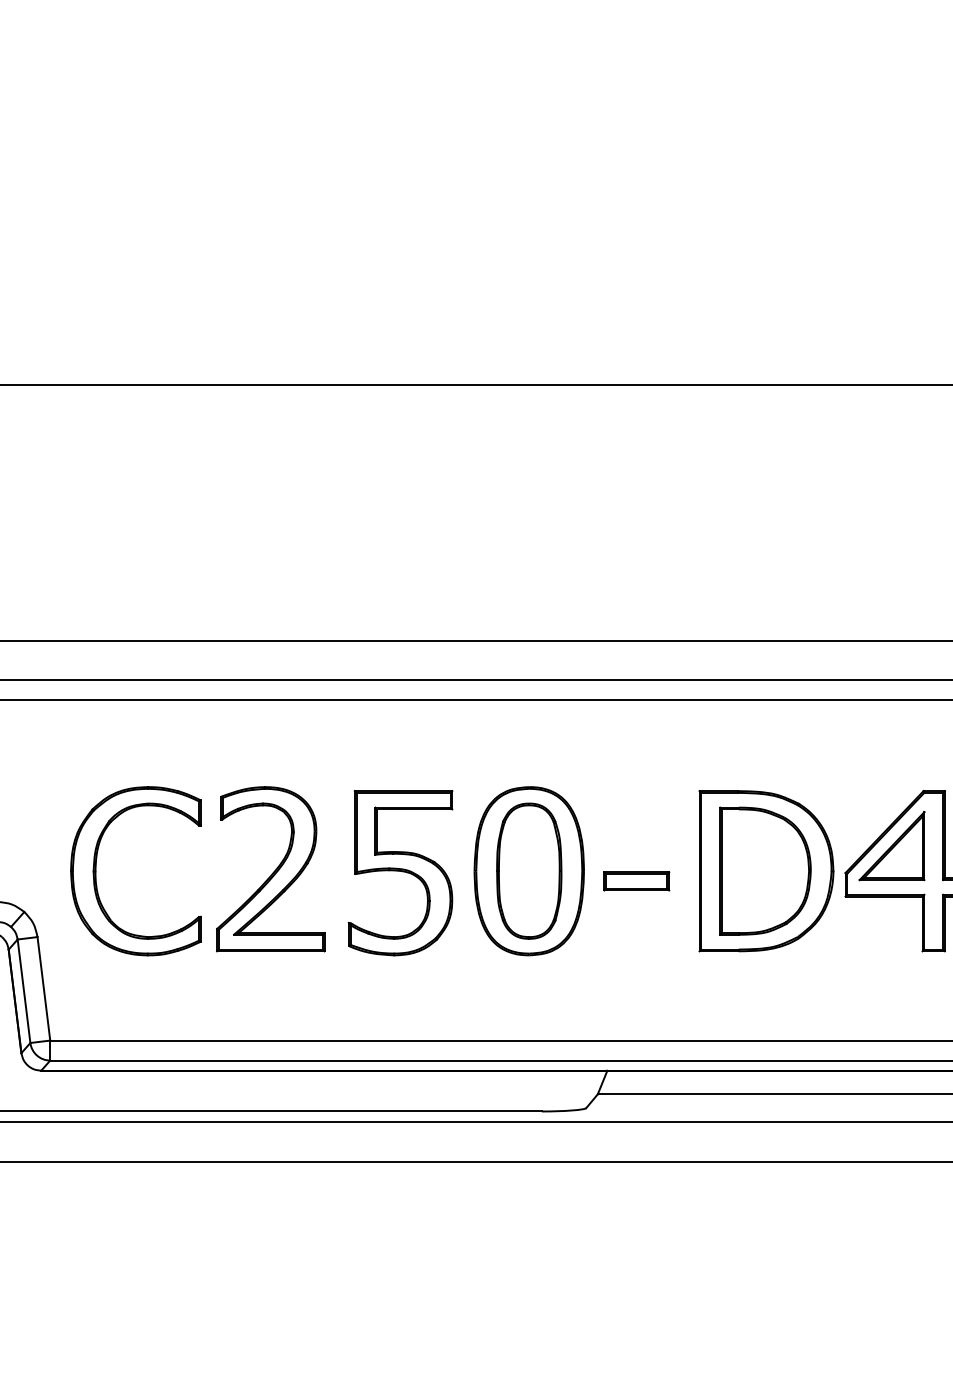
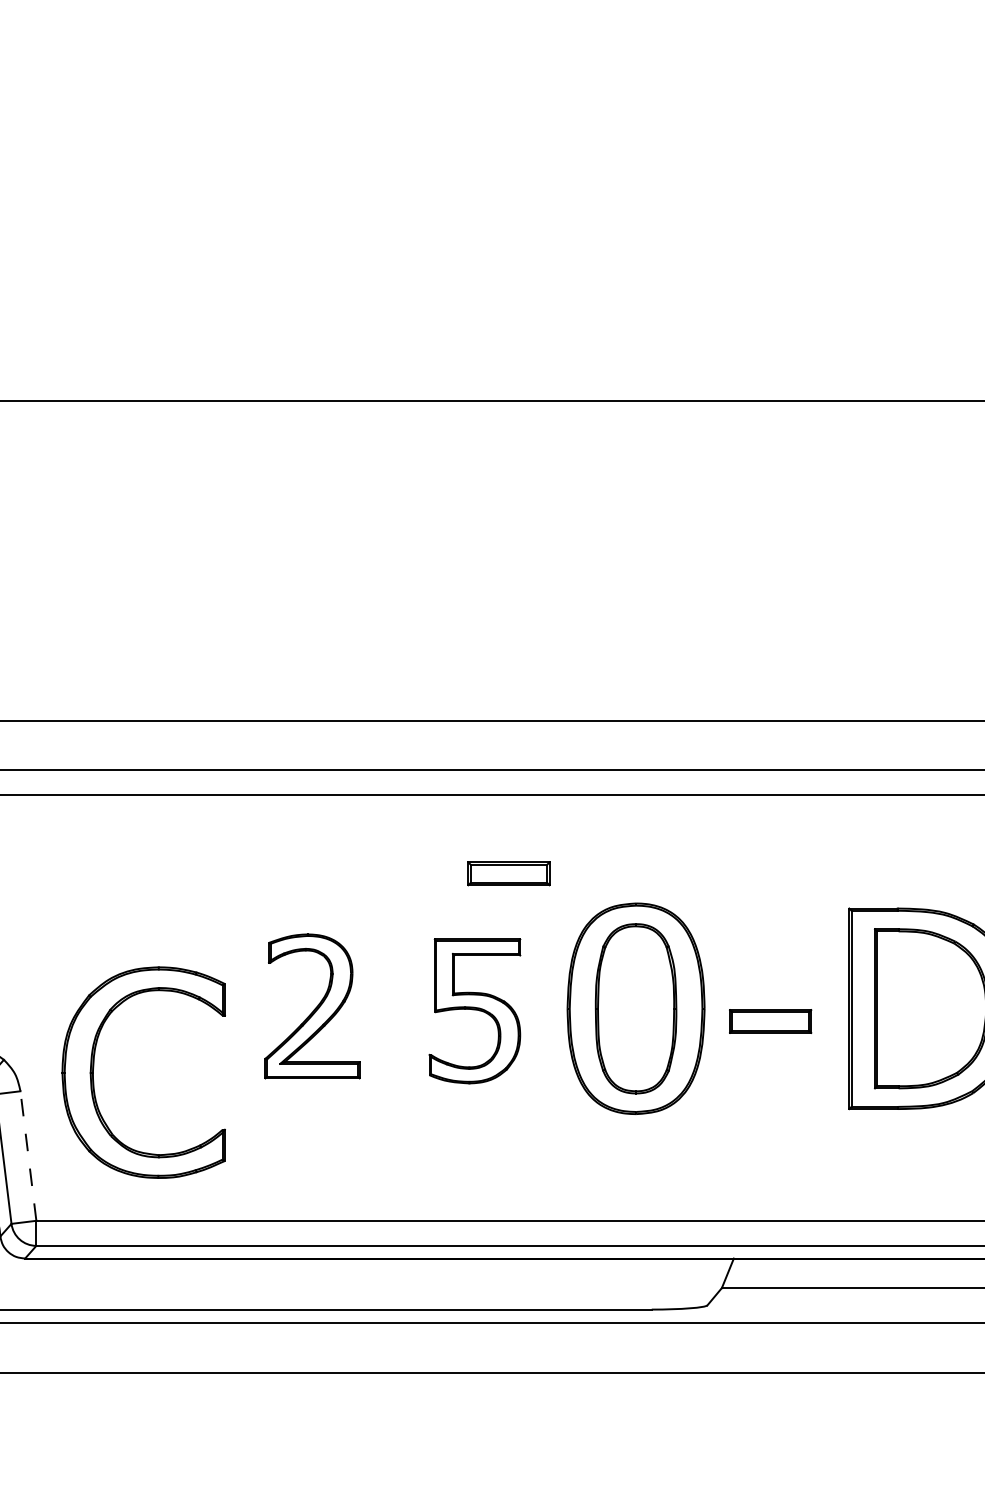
part: (427, 763) -> (508, 873), added
part: (270, 869) -> (312, 1006), size x0.7
part: (96, 871) -> (94, 1073), moved
part: (400, 873) -> (474, 1011), size x0.7
line: (43, 988) -> (27, 1155), solid -> dashed

